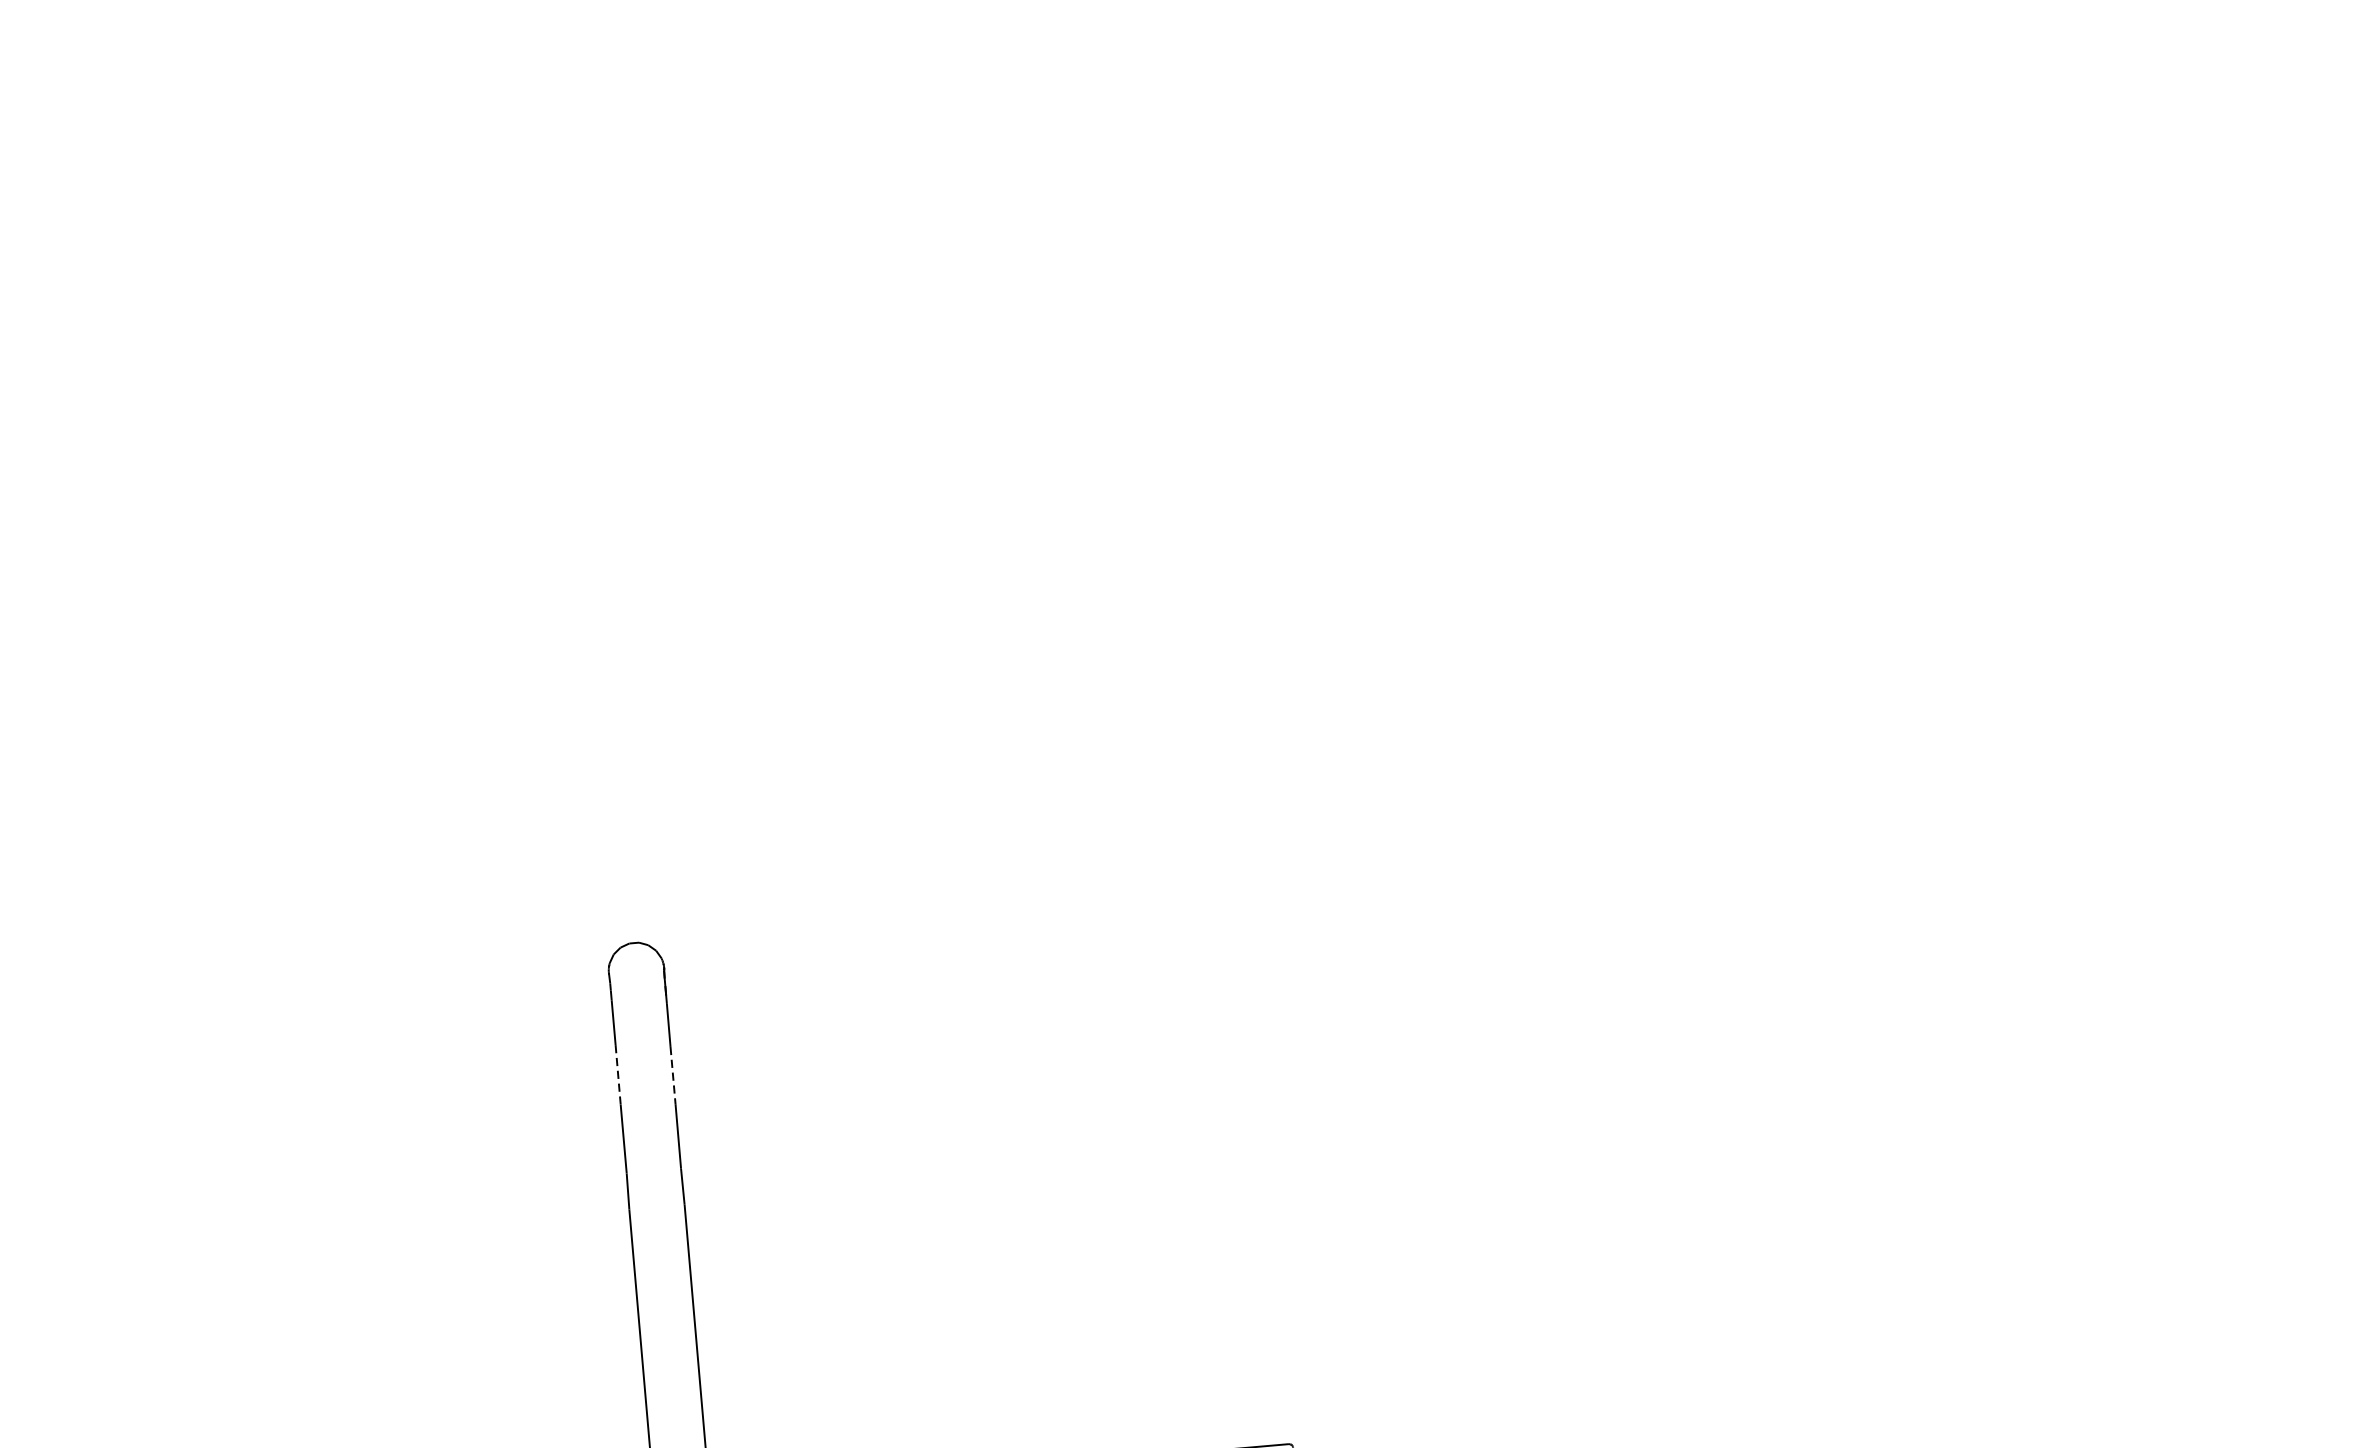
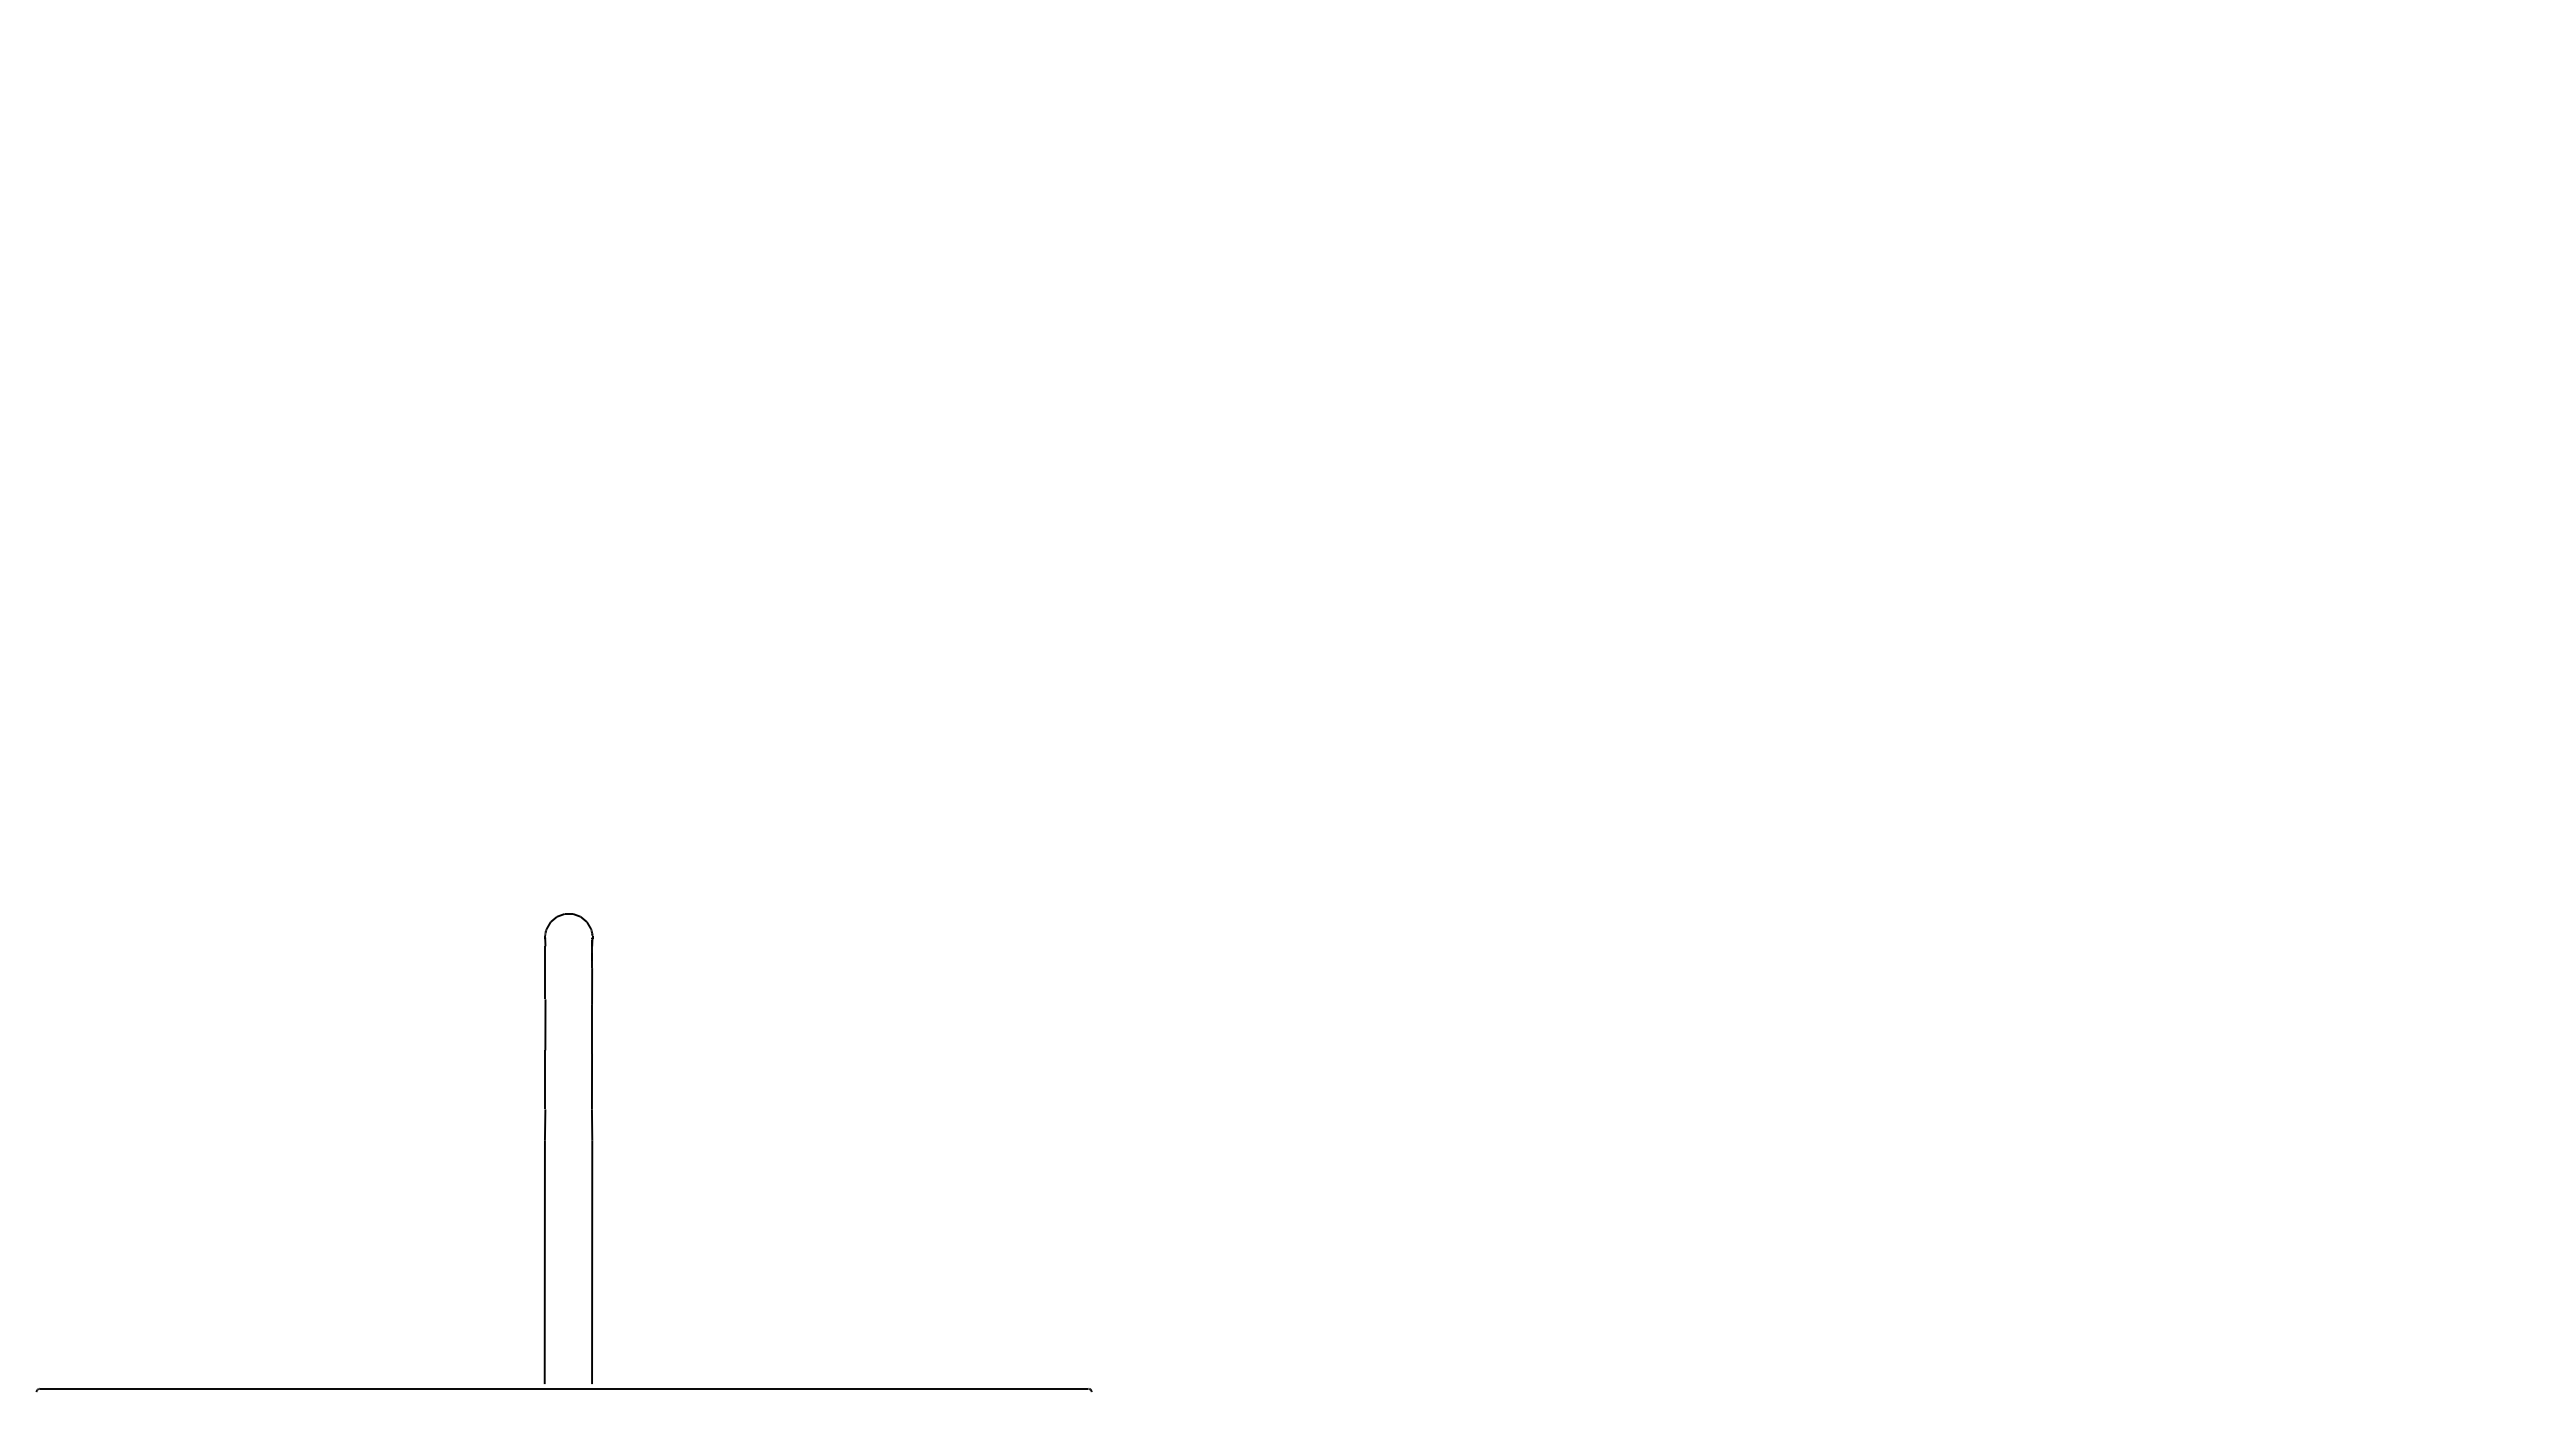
line: (618, 1074) -> (545, 1024), dashed -> solid
line: (673, 1075) -> (592, 1029), dashed -> solid

